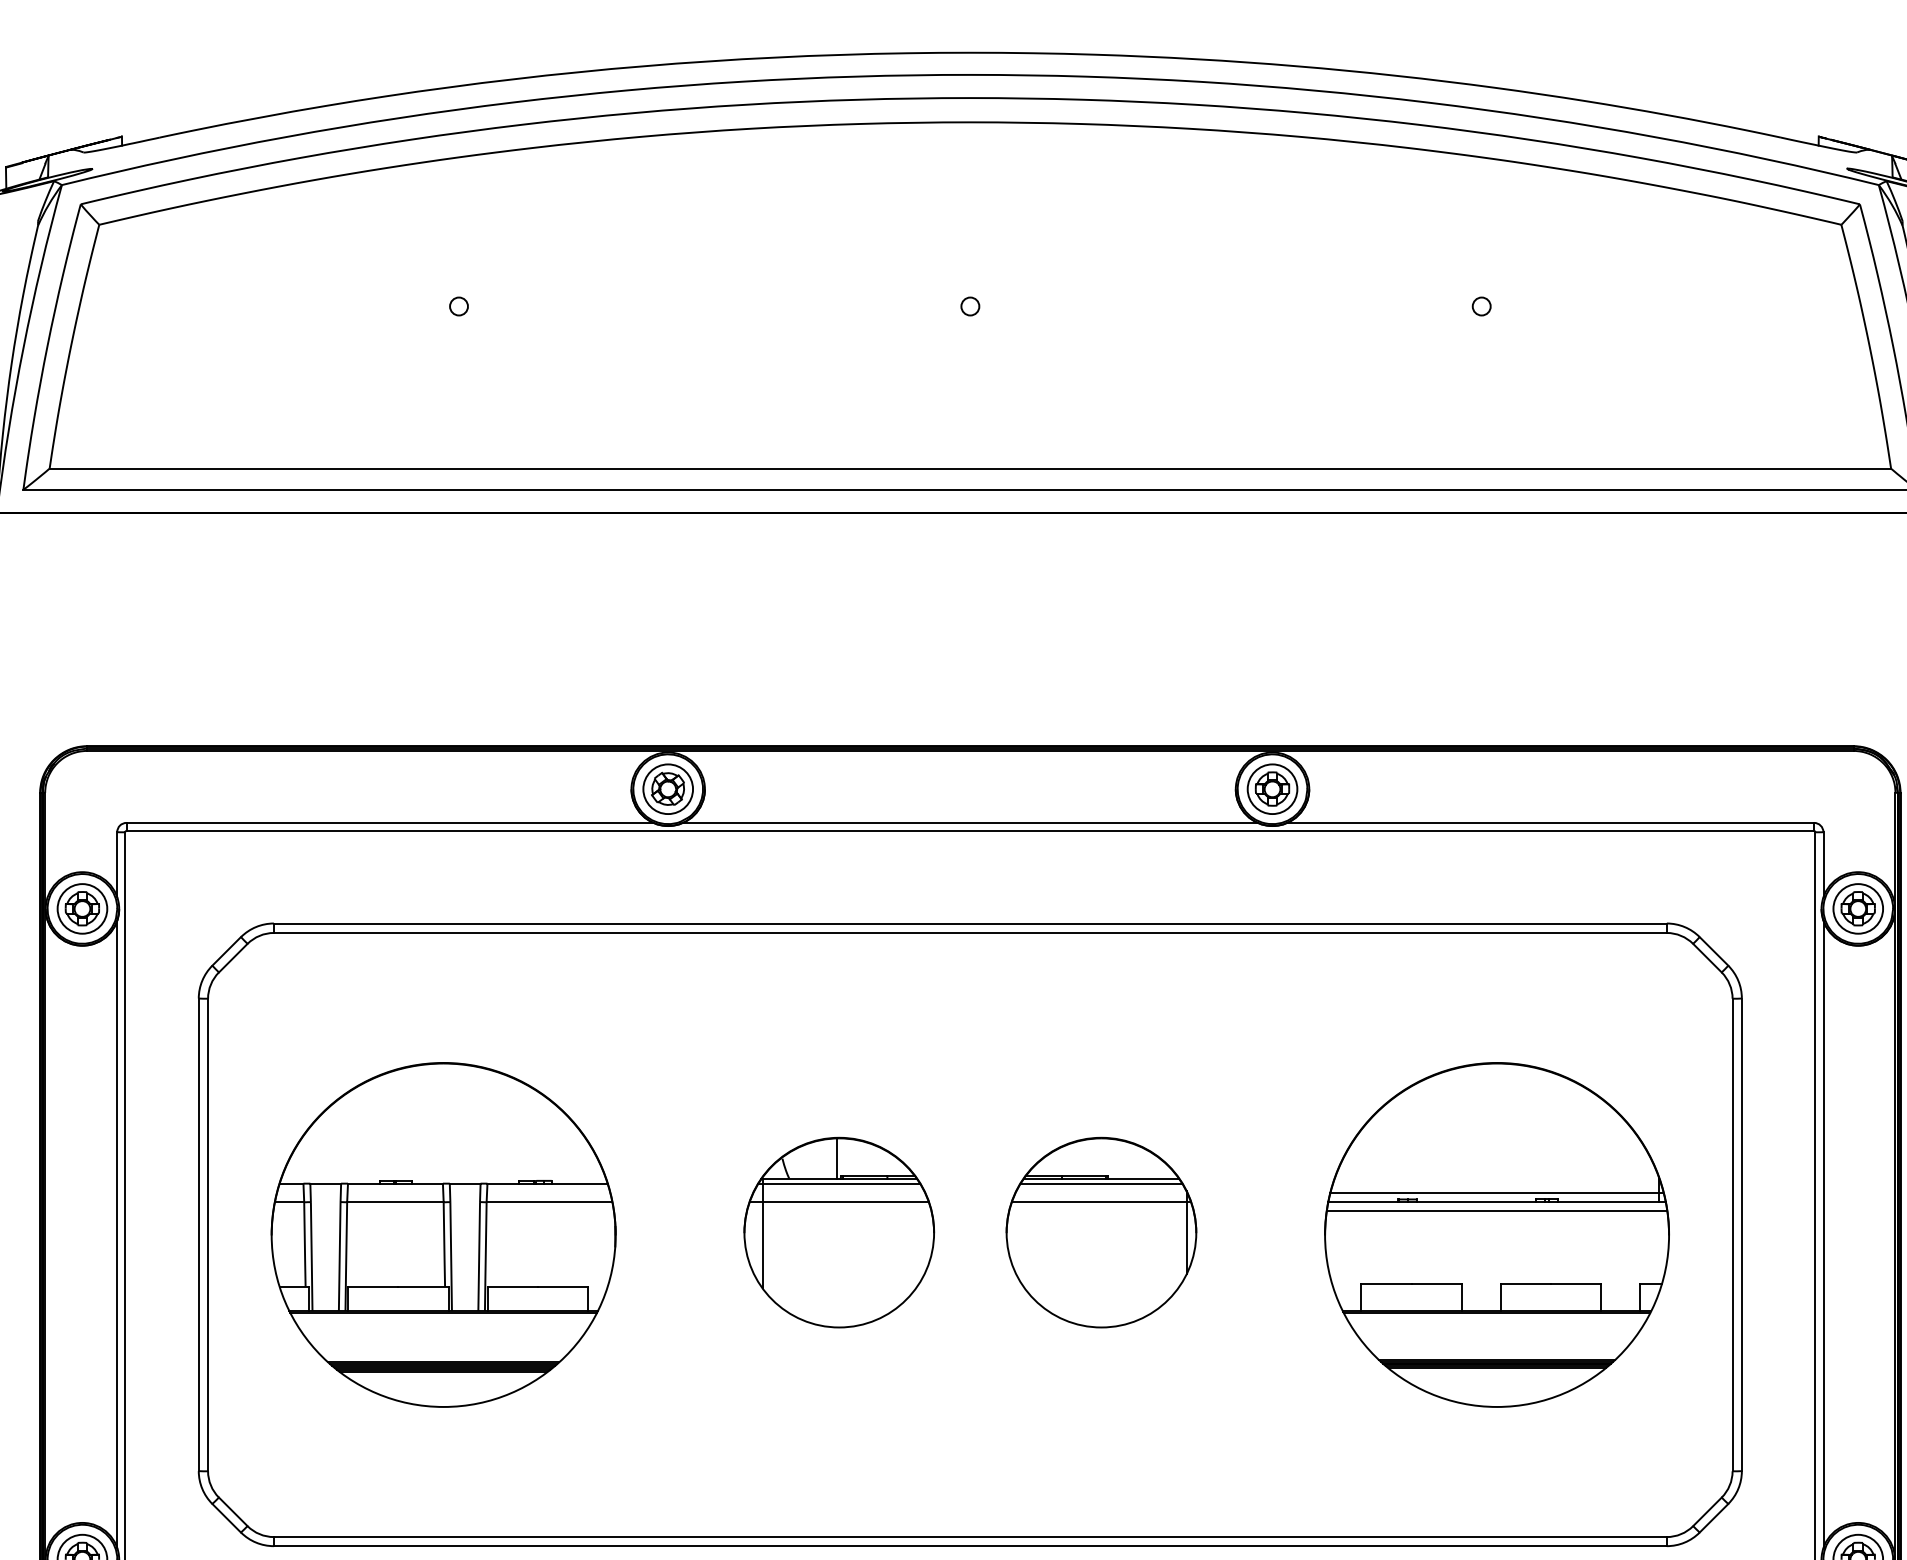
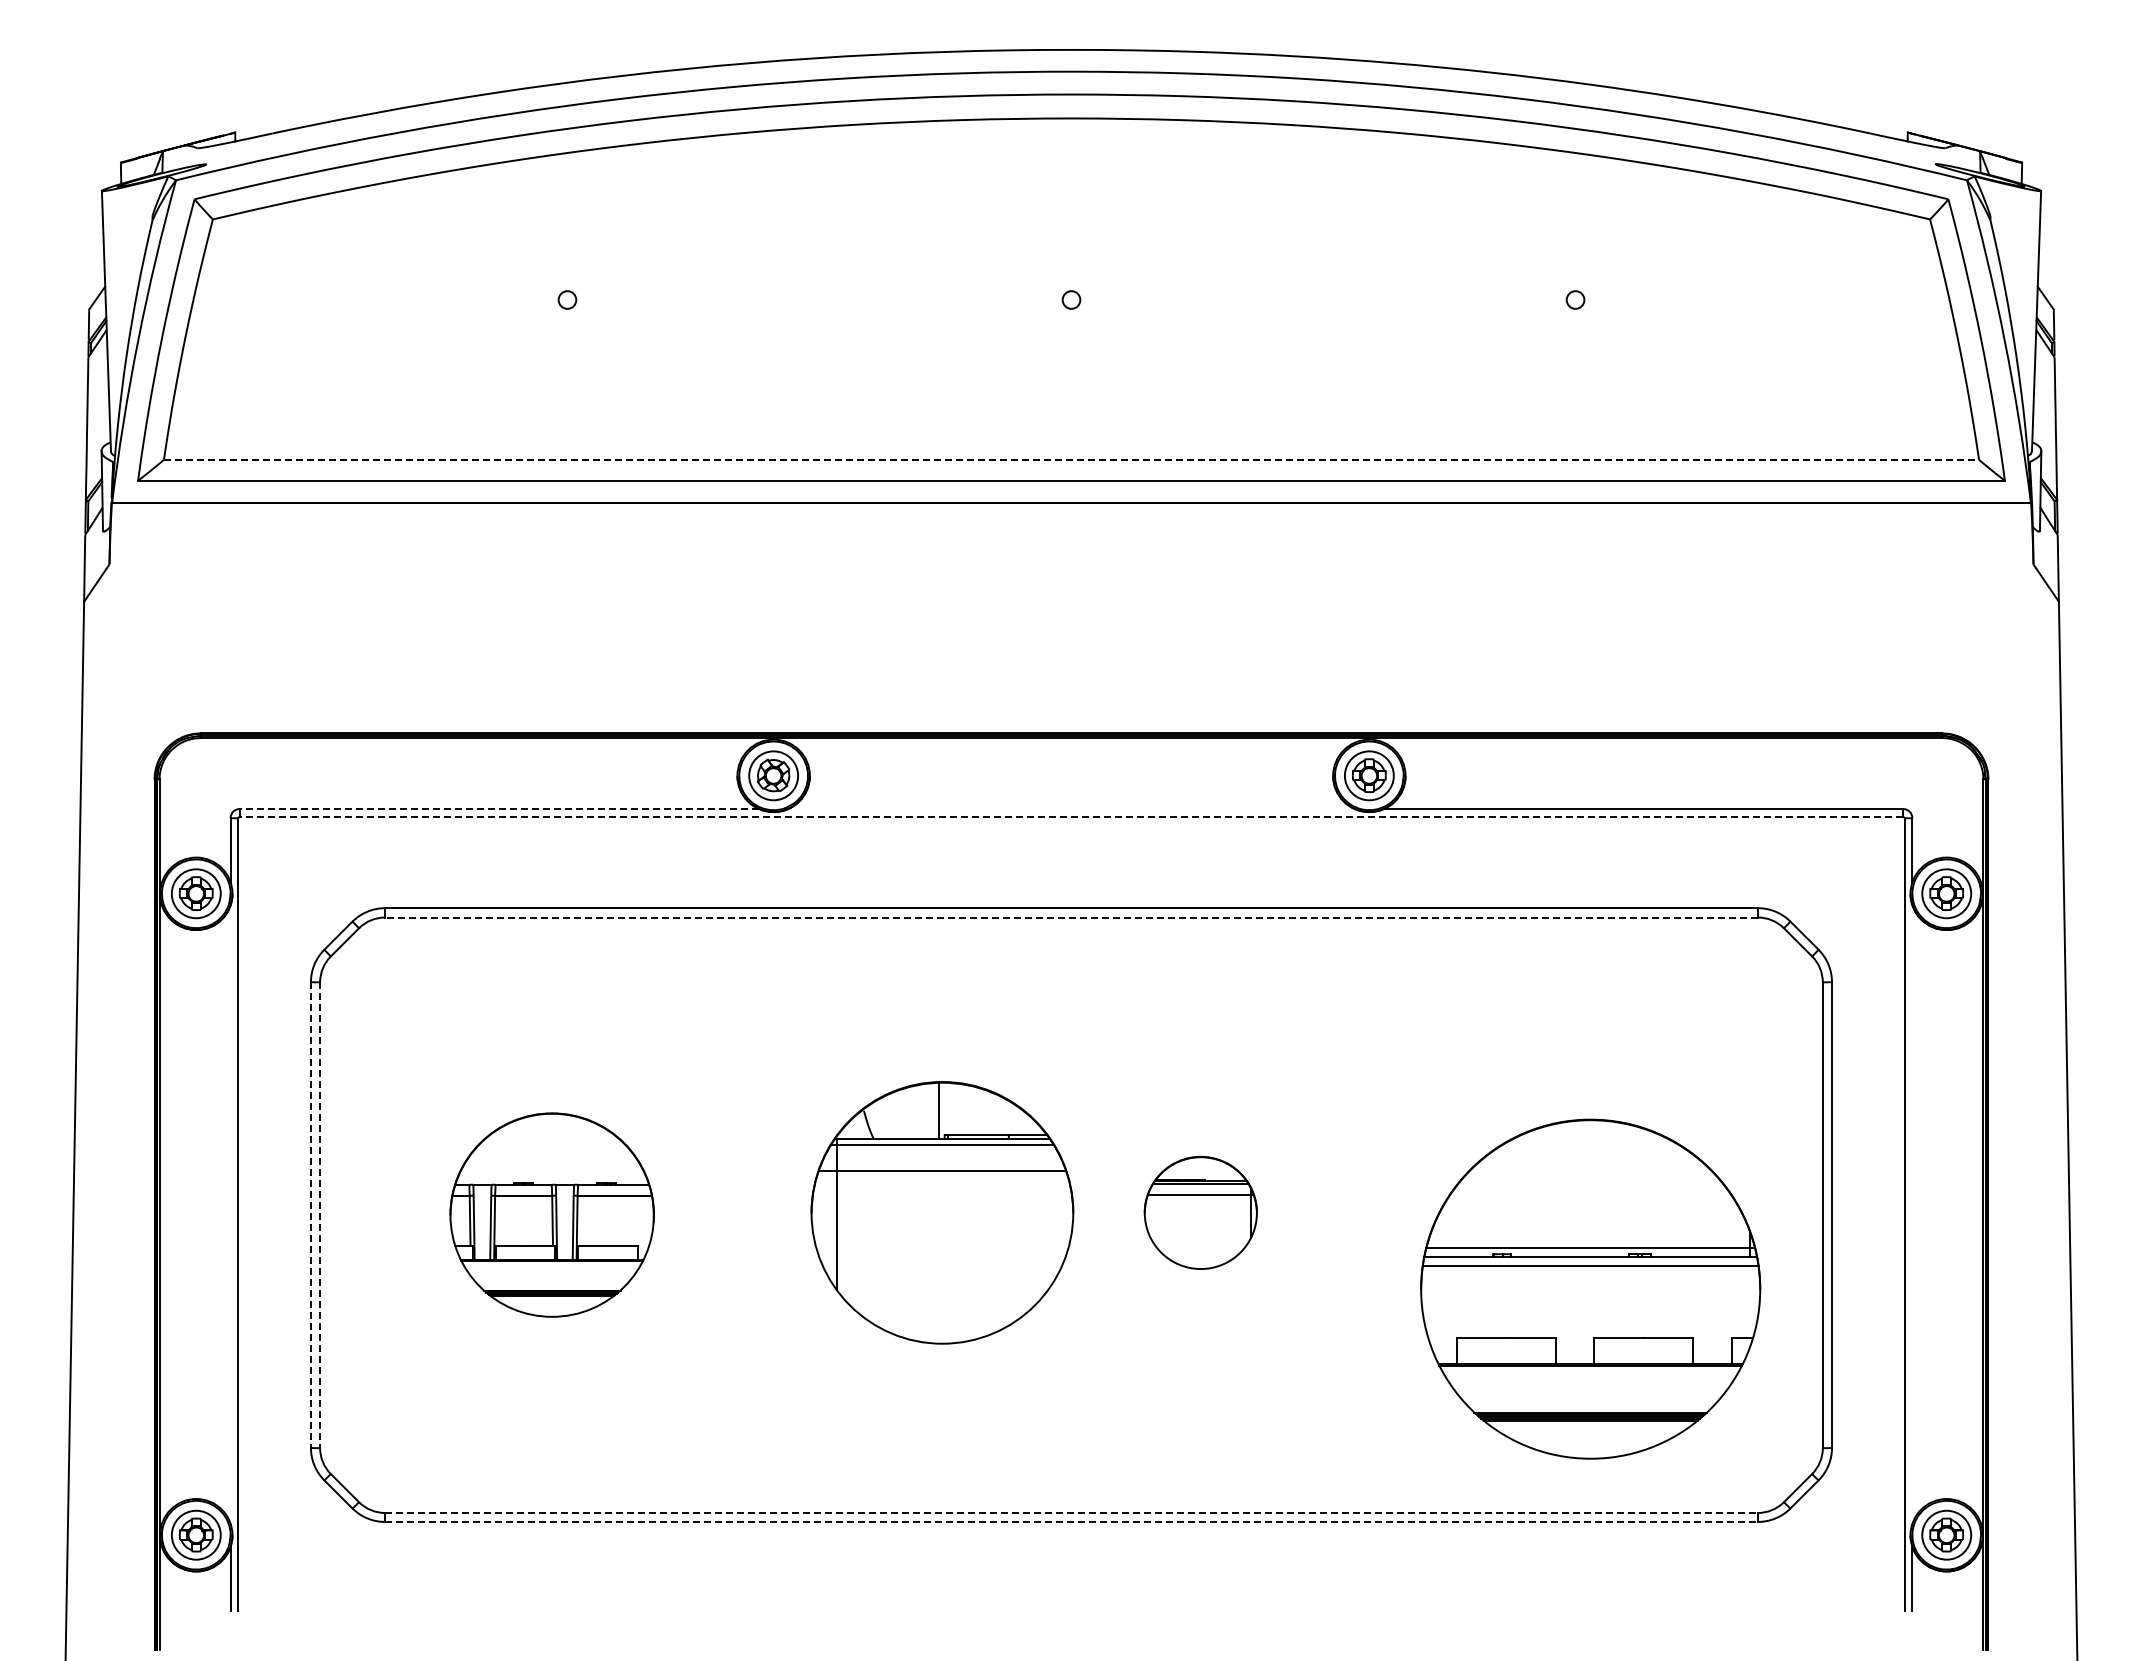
line: (970, 468) -> (1071, 459), solid -> dashed
line: (390, 823) -> (499, 809), solid -> dashed
line: (970, 823) -> (1071, 809), removed
line: (970, 831) -> (1071, 817), solid -> dashed
line: (970, 932) -> (1071, 917), solid -> dashed
part: (838, 1232) -> (941, 1212), size x1.4
part: (1101, 1232) -> (1200, 1212), size x0.6
line: (117, 1234) -> (230, 1214), removed
part: (442, 1234) -> (551, 1214), size x0.6
part: (1496, 1234) -> (1590, 1288), moved
line: (1823, 1234) -> (1912, 1214), removed
line: (198, 1235) -> (310, 1215), solid -> dashed
line: (208, 1235) -> (320, 1215), solid -> dashed
line: (970, 1536) -> (1071, 1512), solid -> dashed
line: (970, 1545) -> (1071, 1521), solid -> dashed

